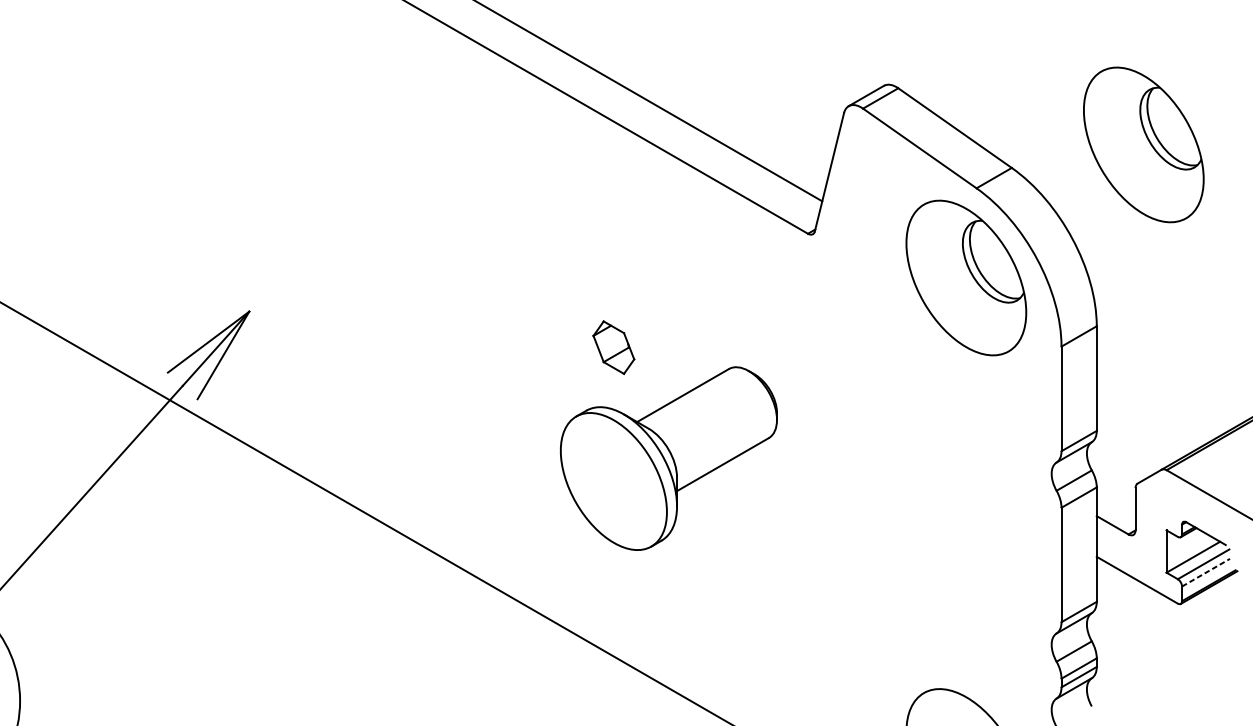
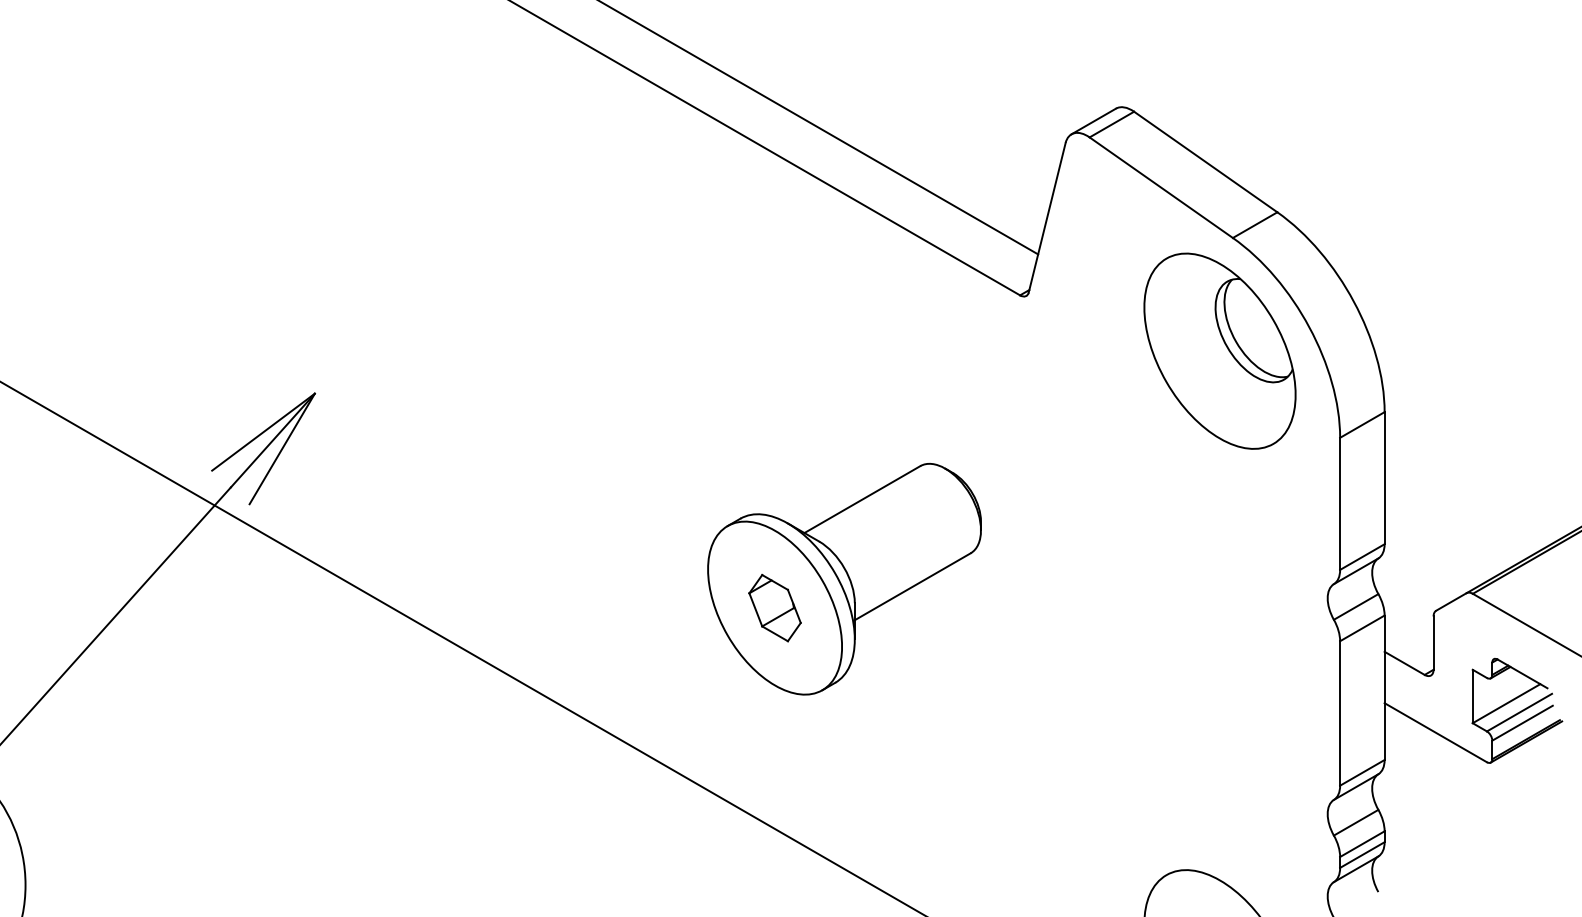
part: (1143, 144) -> (1443, 182), removed
part: (613, 347) -> (774, 608), moved
line: (1205, 572) -> (1522, 723), dashed -> solid

